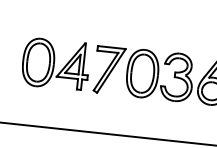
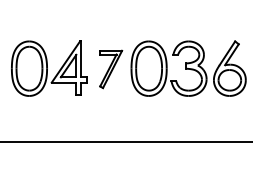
part: (109, 70) -> (110, 69), size x0.7

